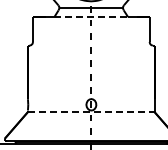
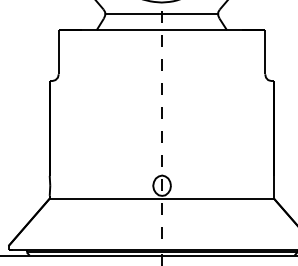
line: (91, 16) -> (162, 29), dashed -> solid
line: (91, 112) -> (162, 199), dashed -> solid

